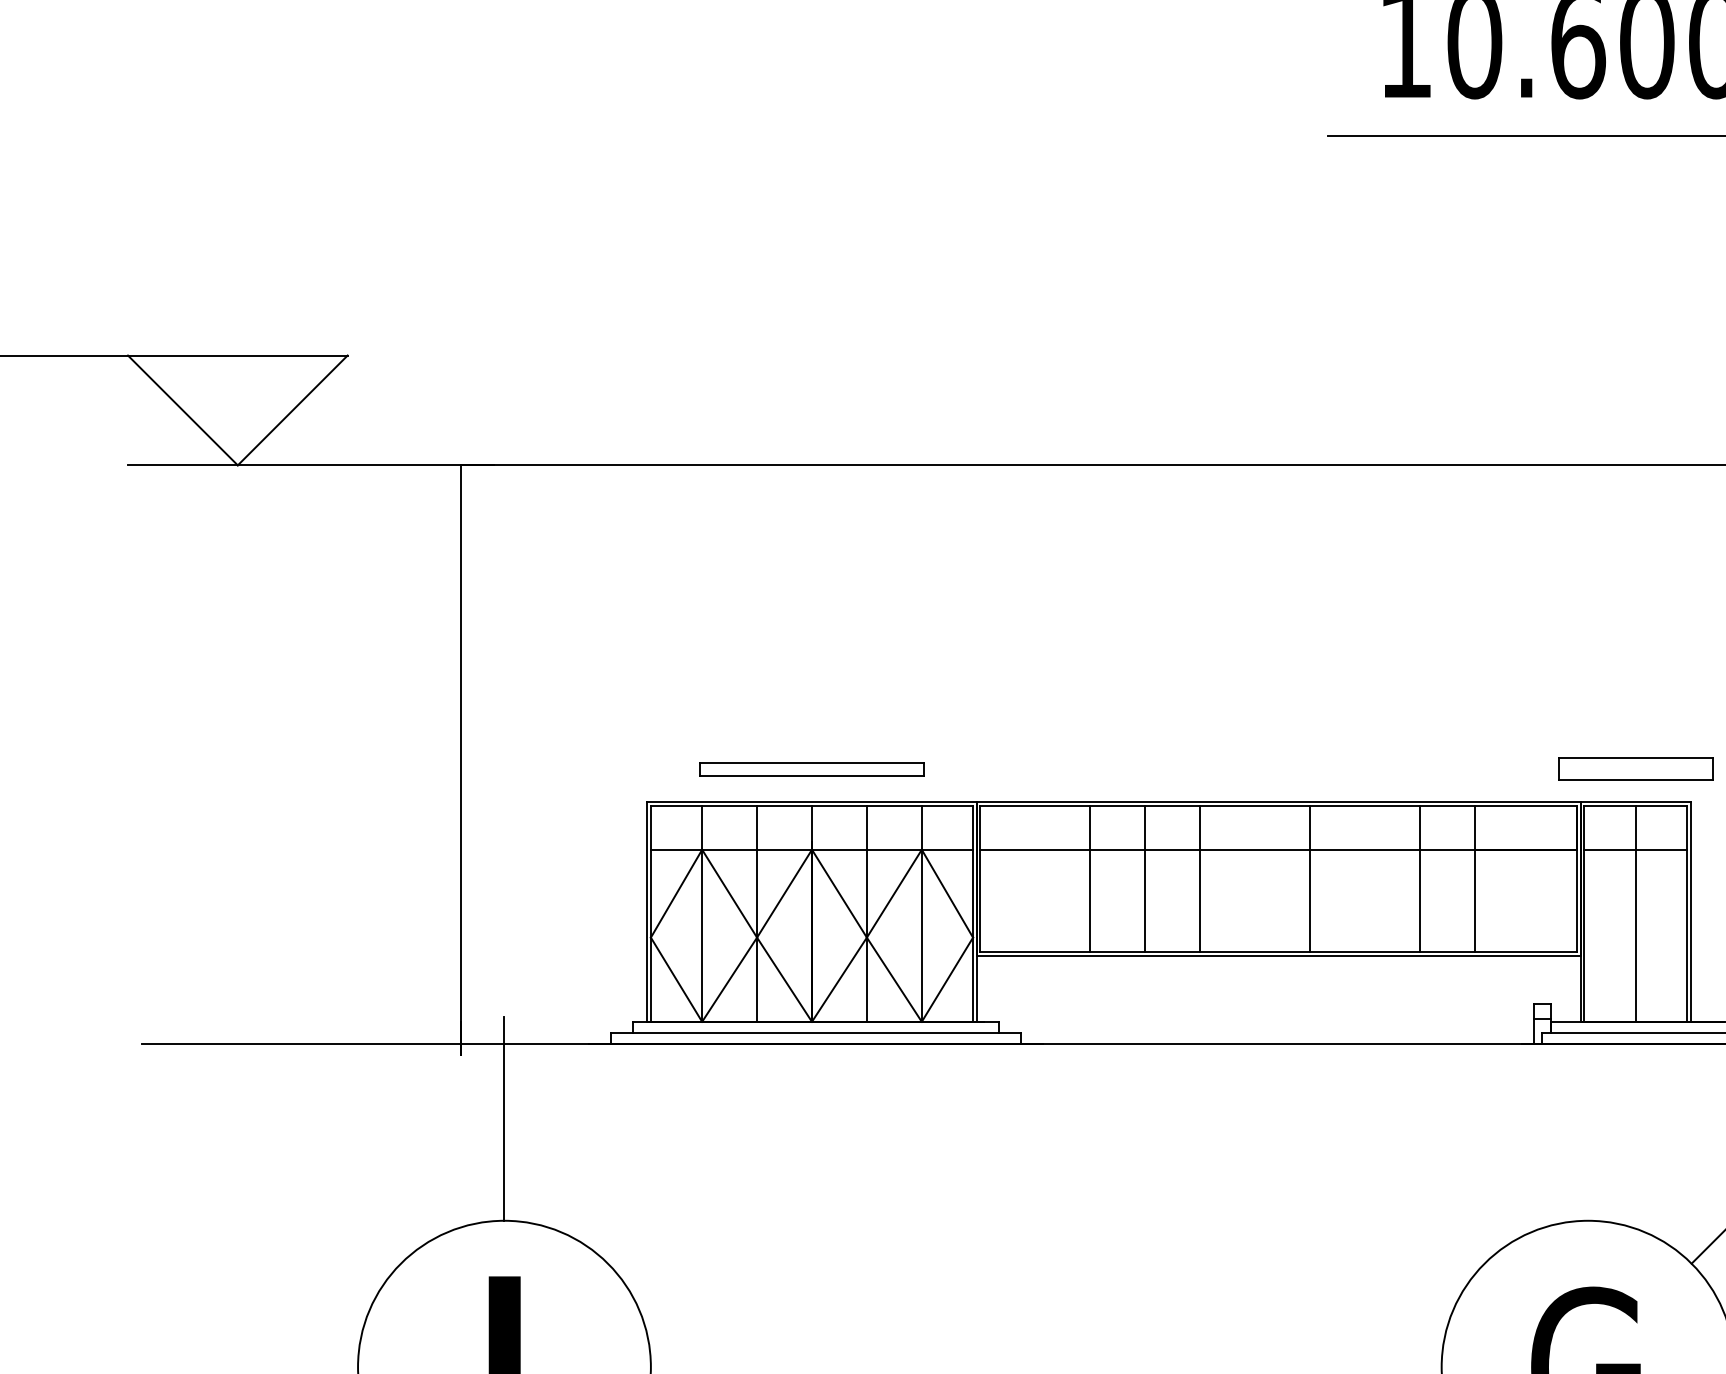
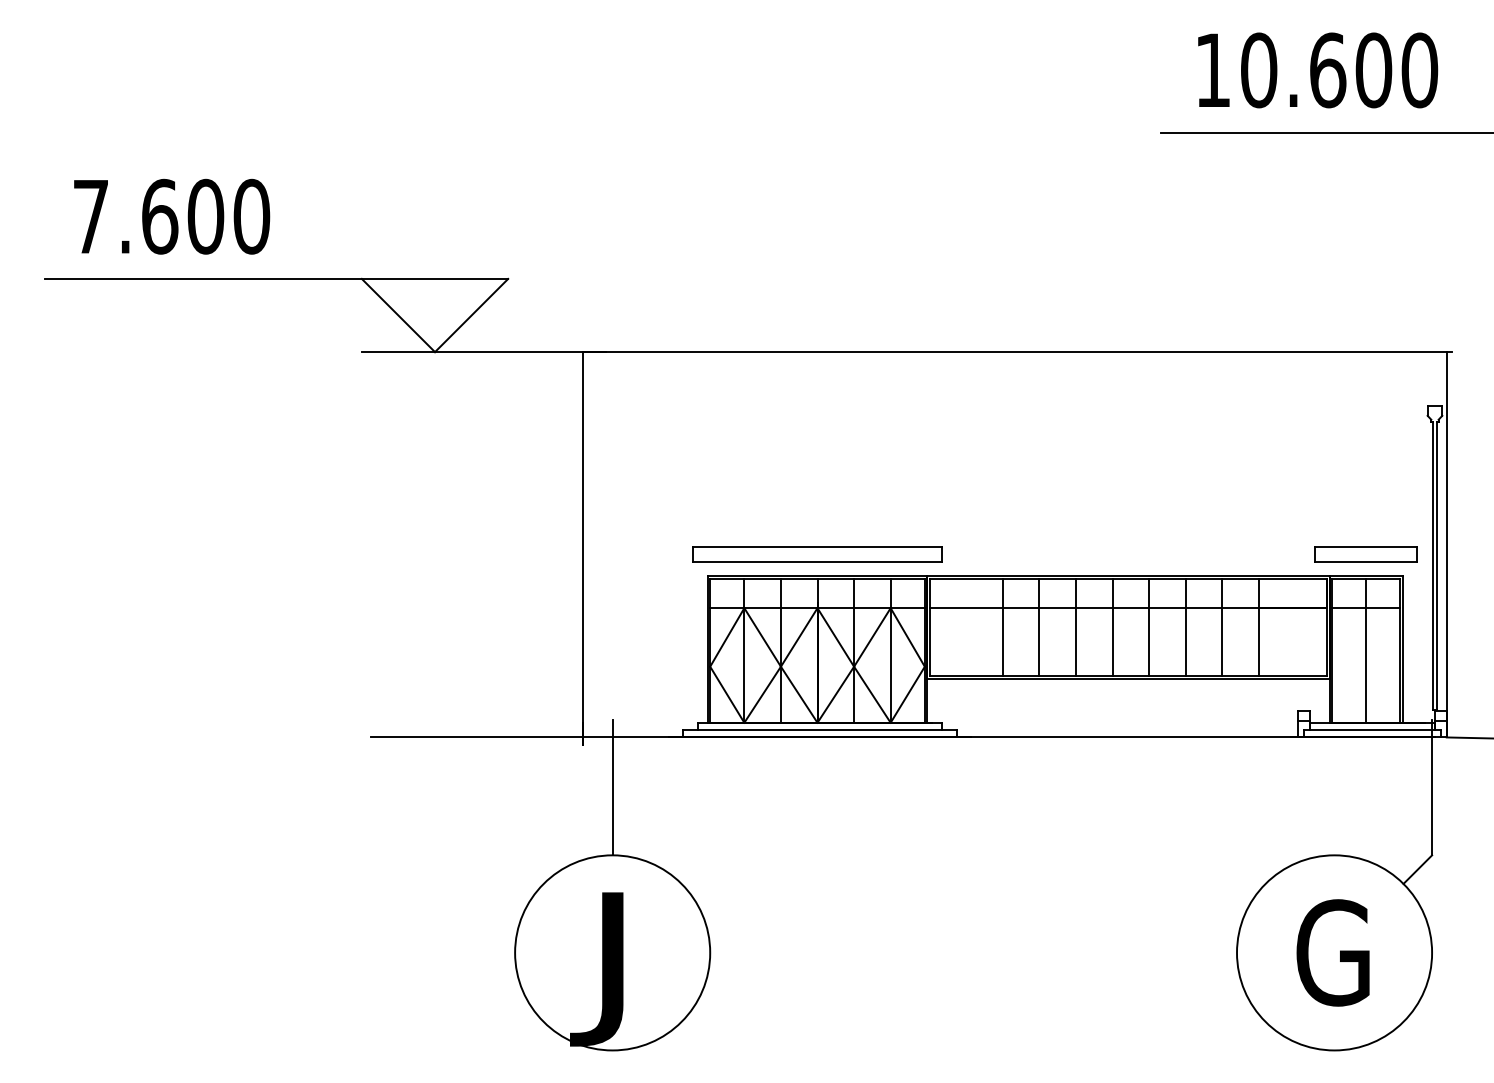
part: (811, 769) -> (817, 554), size x1.67
line: (1254, 878) -> (1112, 627), added
line: (1364, 878) -> (1185, 627), added

